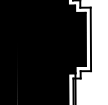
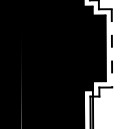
line: (90, 39) -> (111, 48), solid -> dashed

